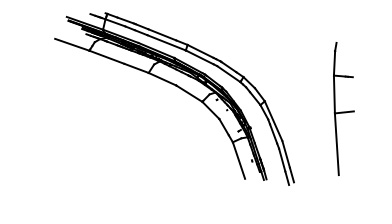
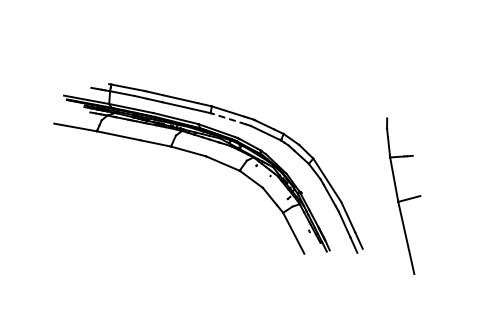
line: (199, 57) -> (228, 118), solid -> dashed
part: (340, 108) -> (403, 195), moved

